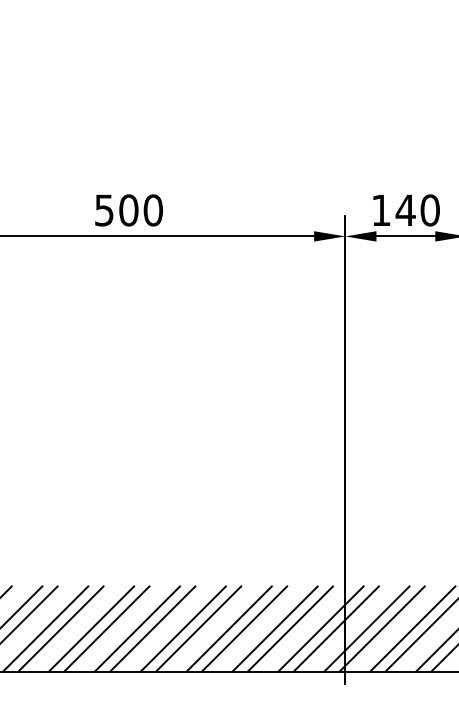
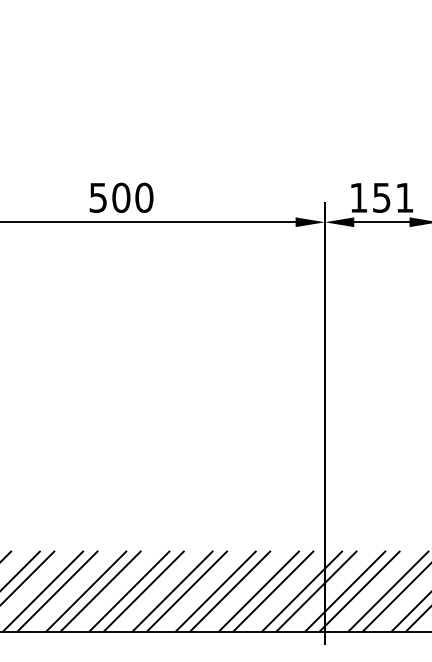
text: (417, 210) -> (392, 197), 140 -> 151

